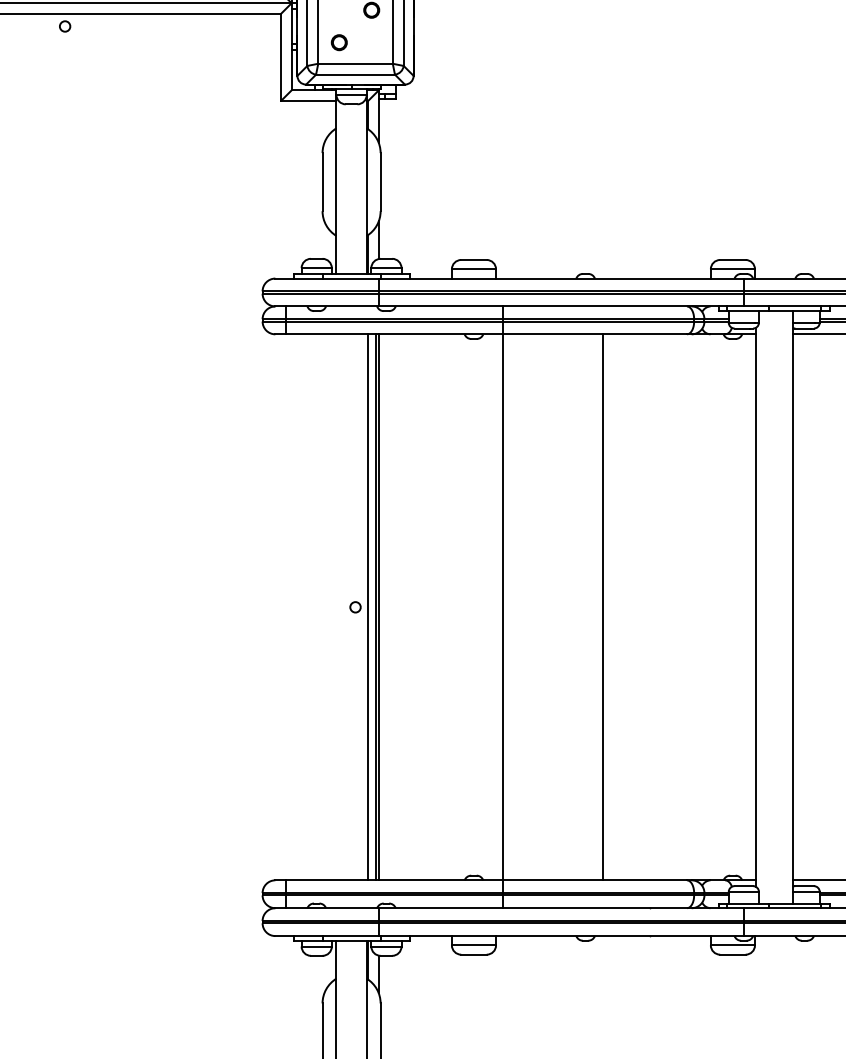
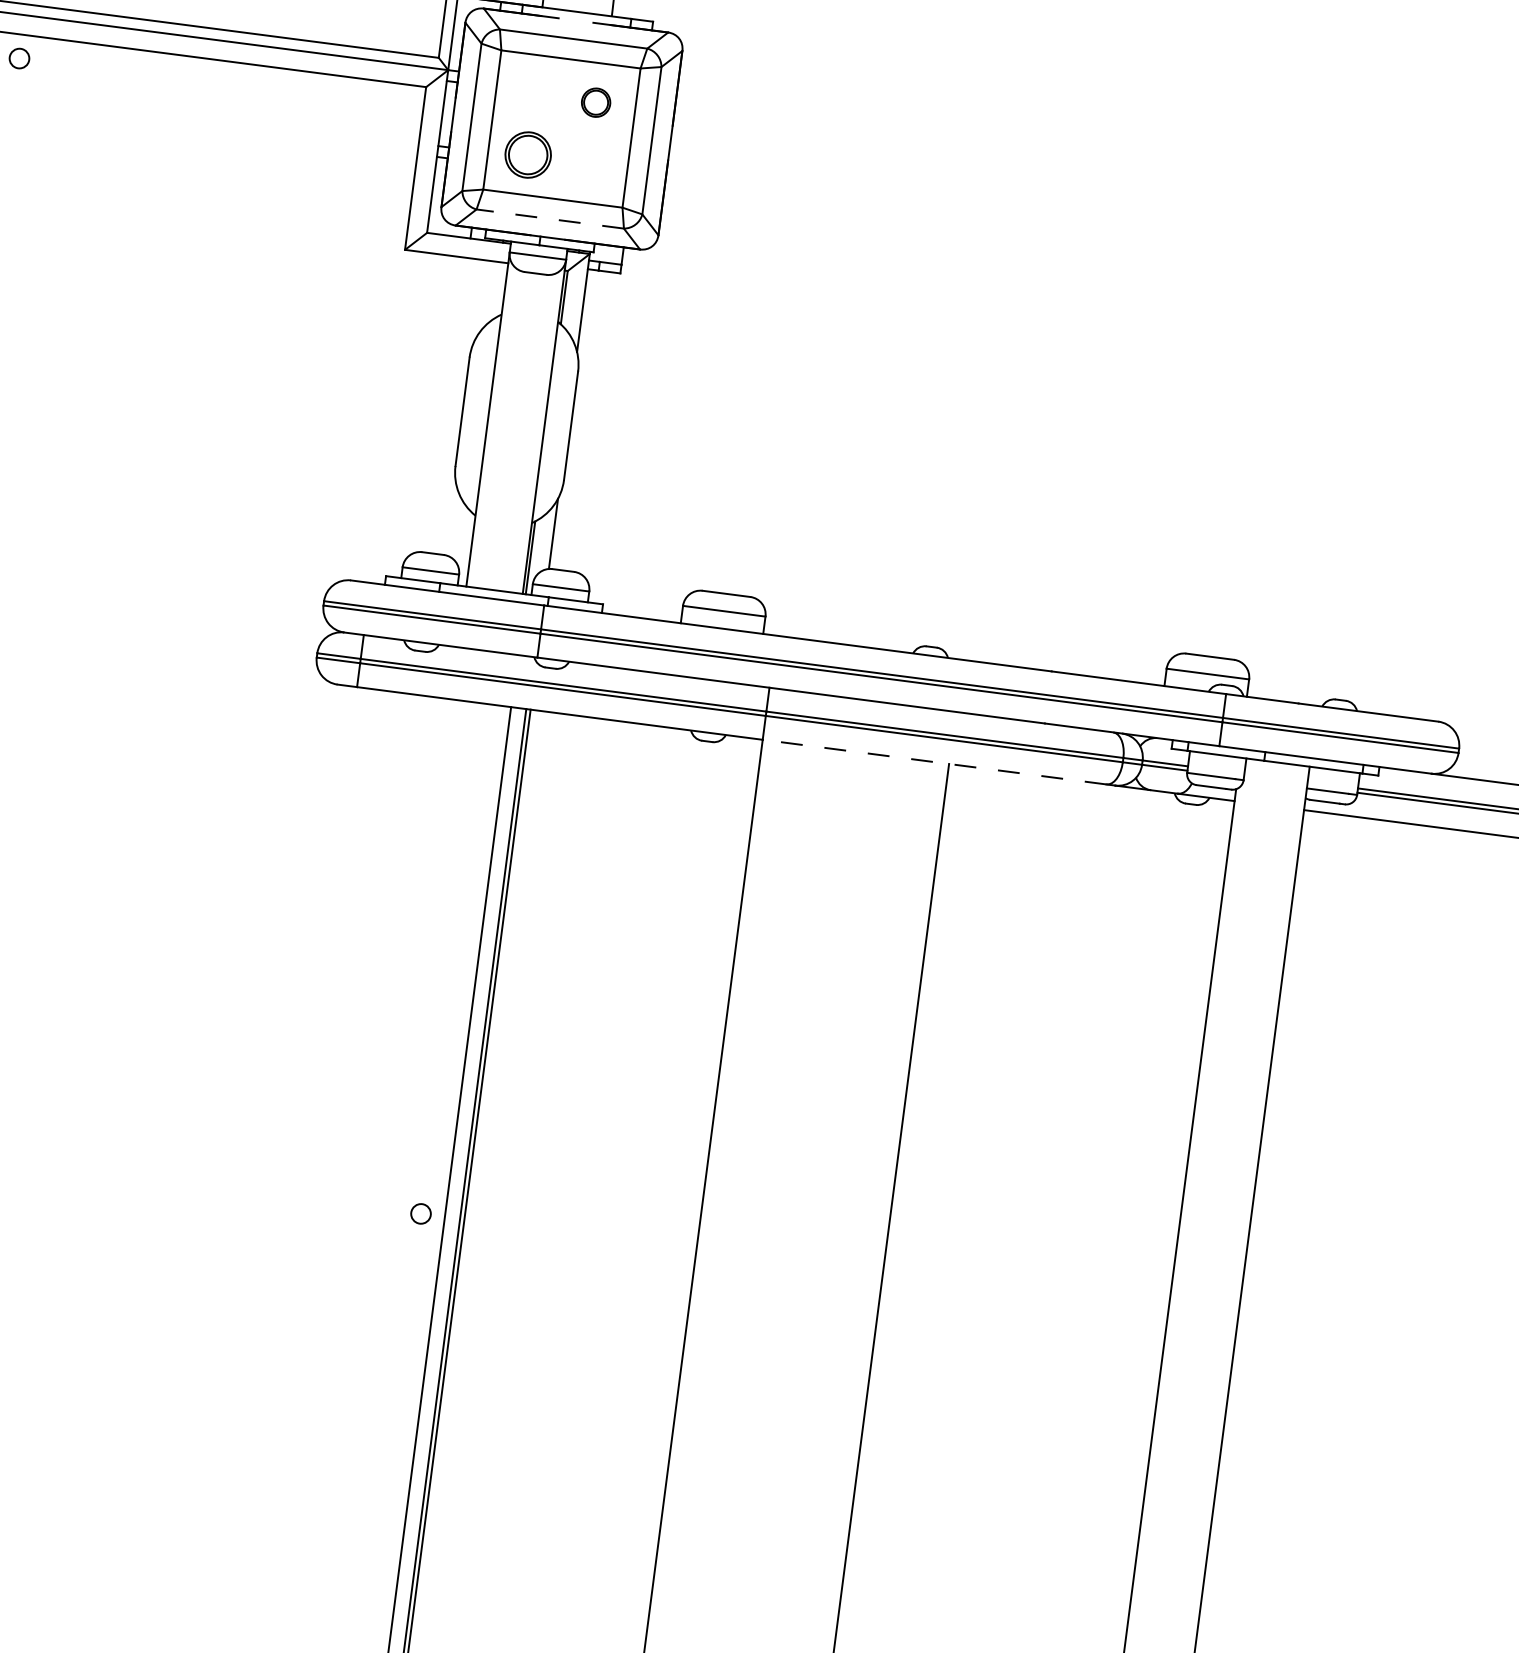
part: (338, 42) -> (526, 154), size x1.6
line: (355, 74) -> (550, 218), solid -> dashed
line: (594, 334) -> (933, 762), solid -> dashed

